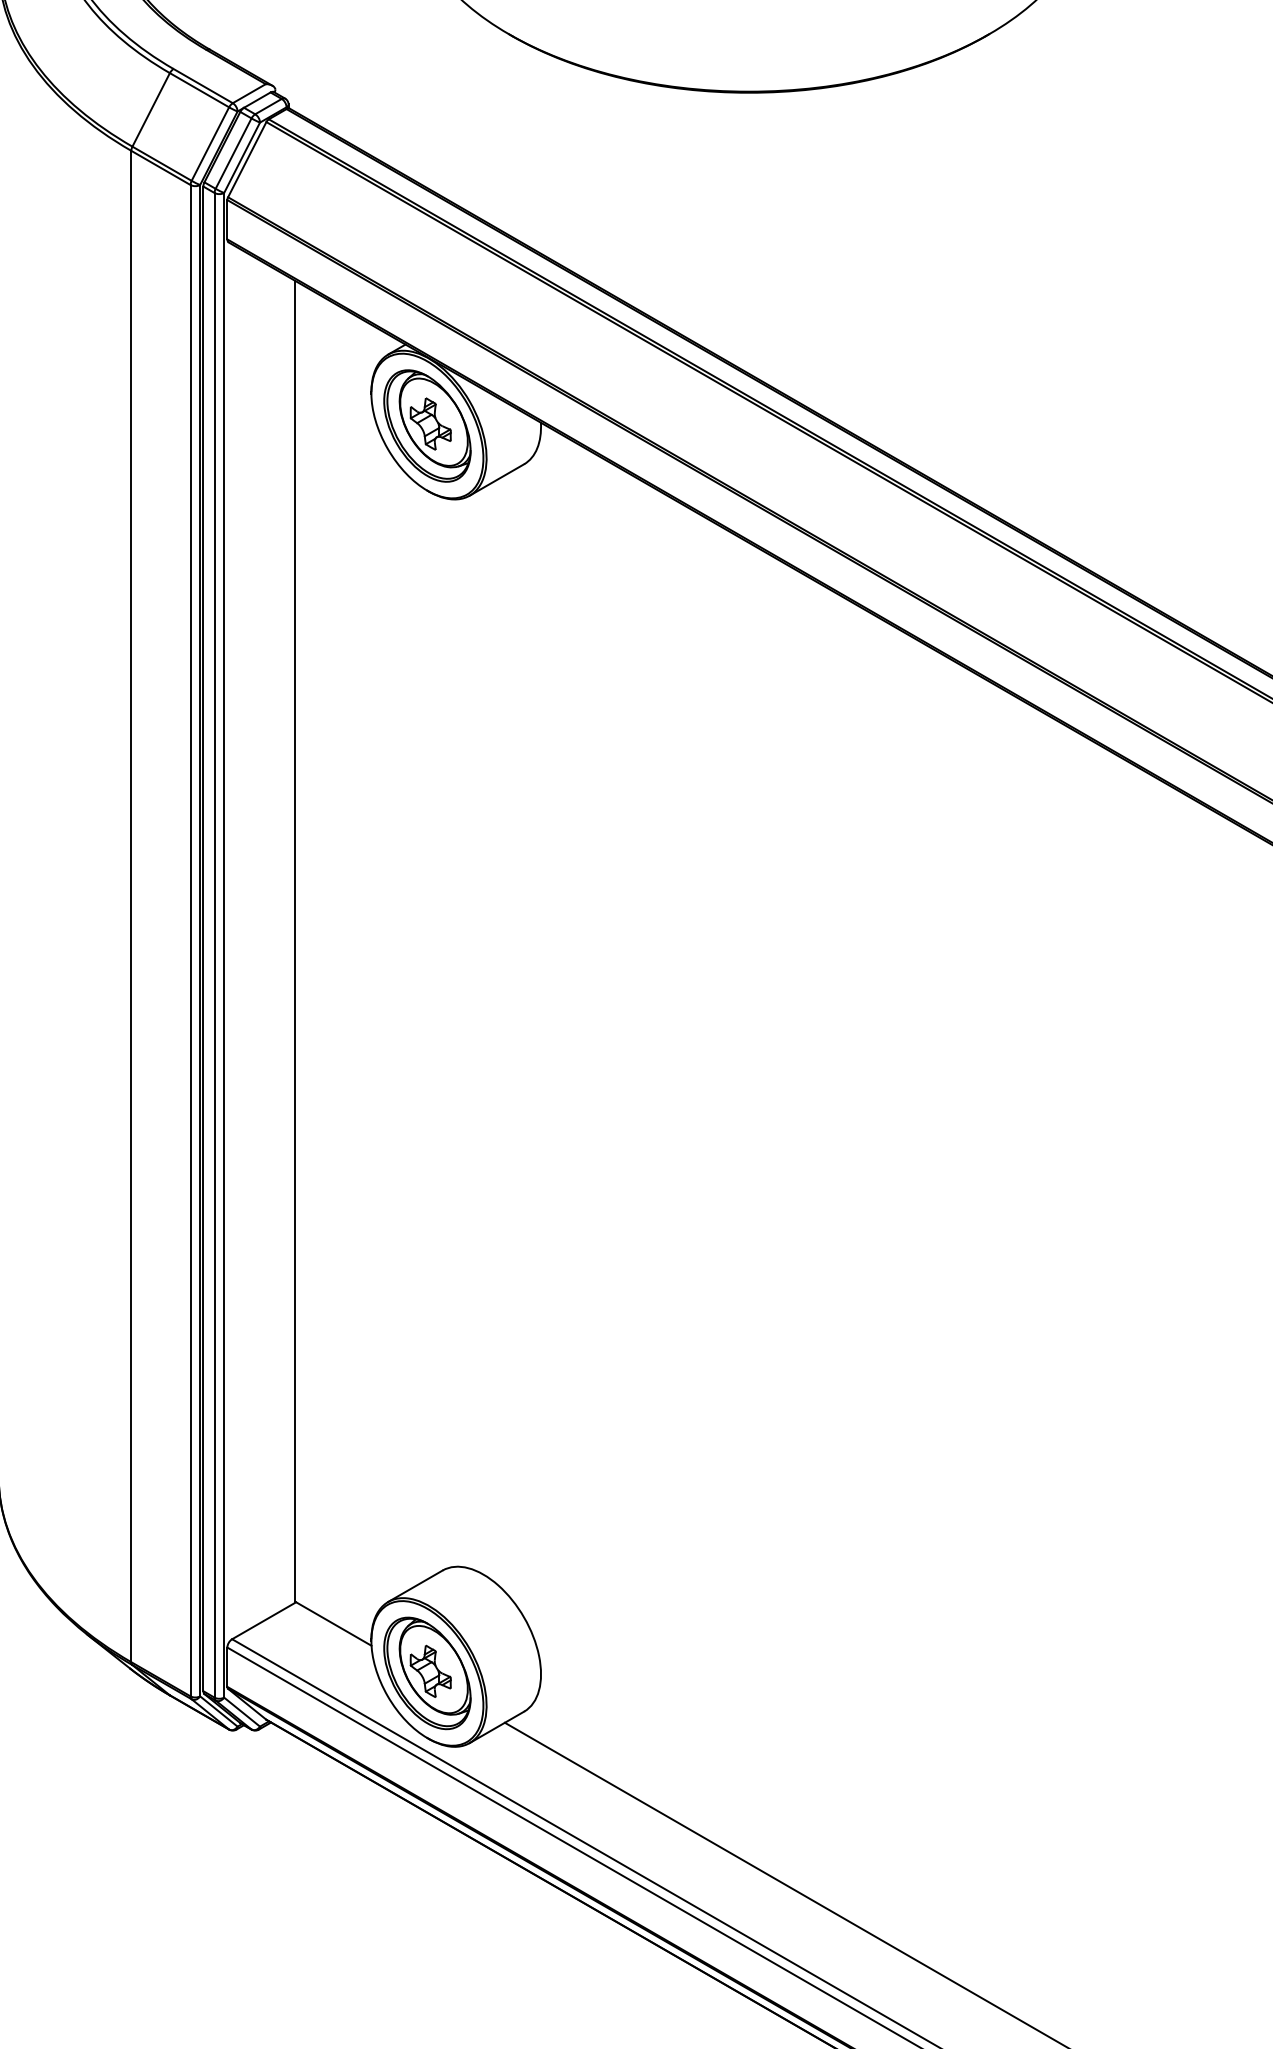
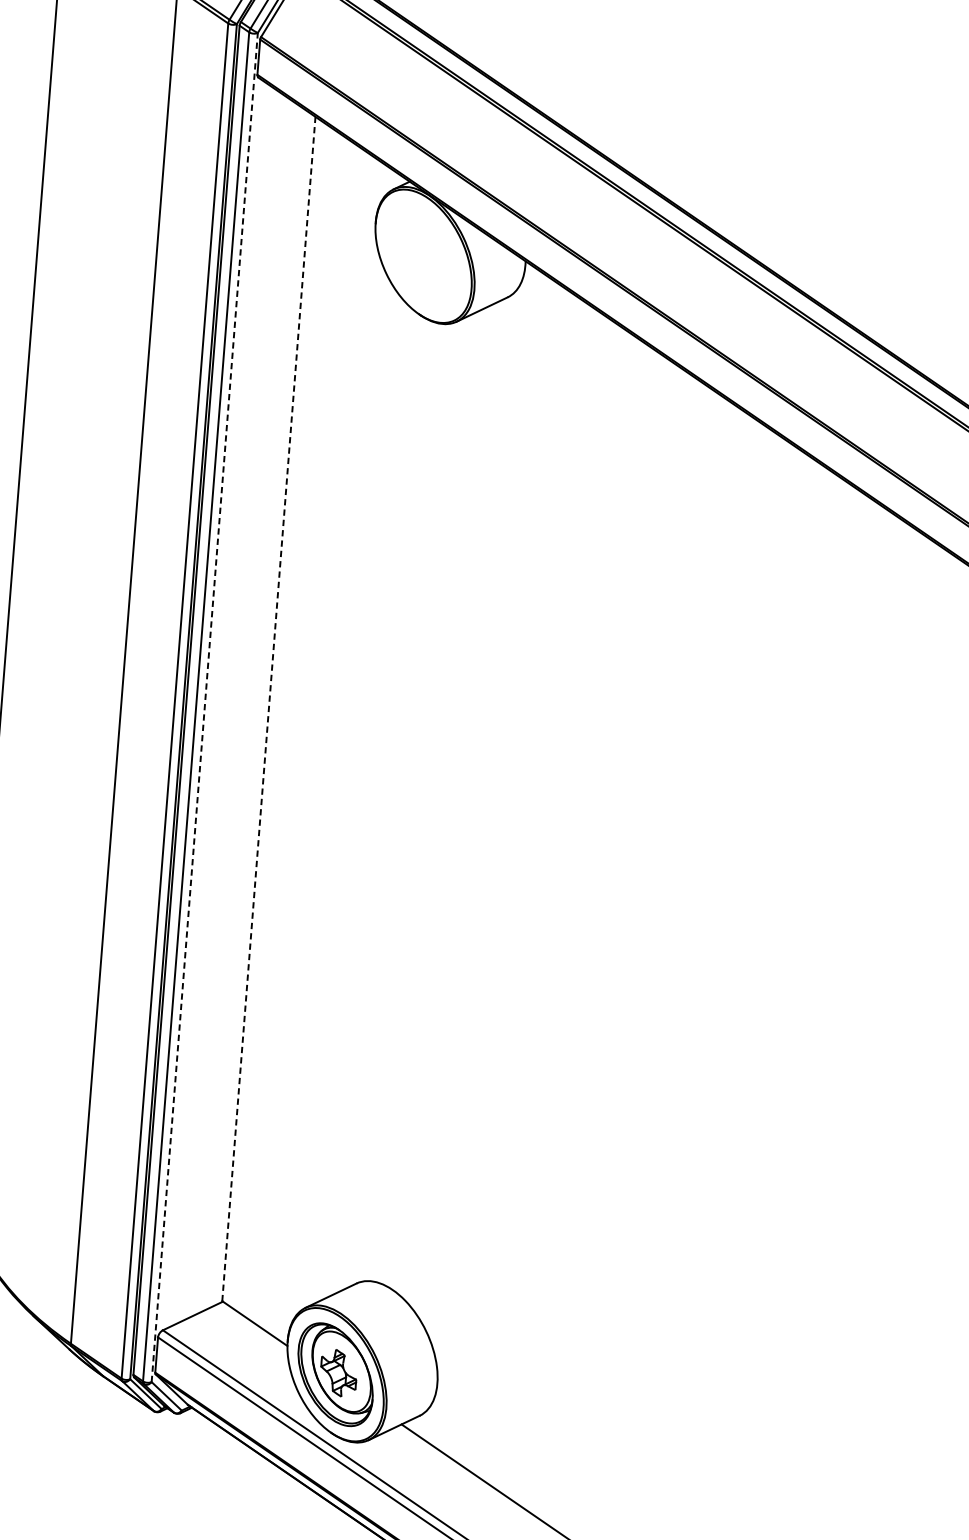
part: (427, 425) -> (423, 255), removed
line: (295, 940) -> (269, 708), solid -> dashed
line: (224, 944) -> (205, 706), solid -> dashed

